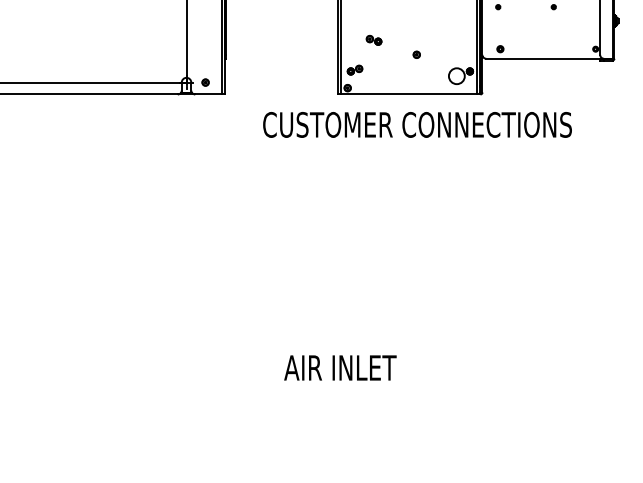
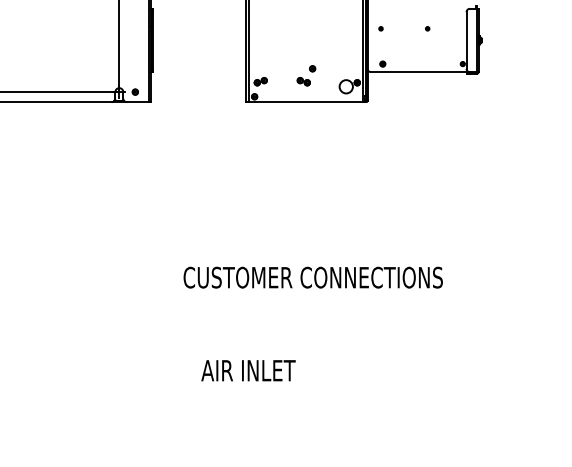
part: (373, 40) -> (303, 81), moved
text: (416, 124) -> (312, 277), moved
text: (340, 367) -> (248, 370), moved

